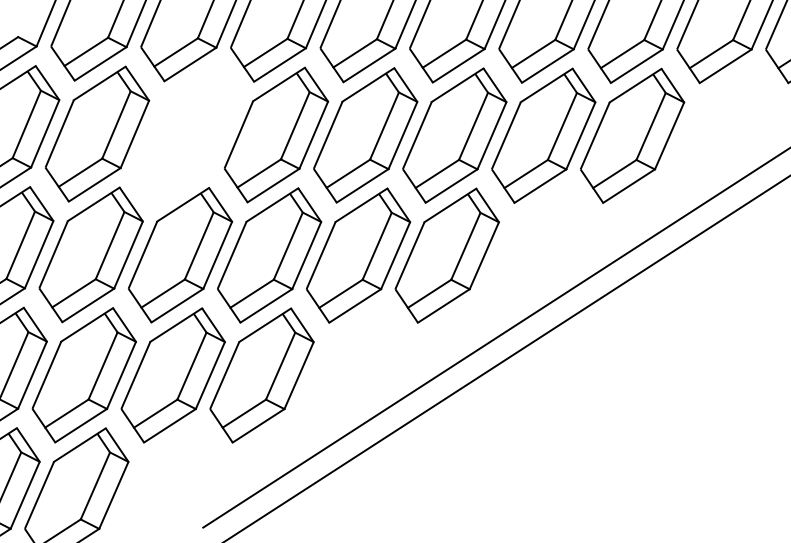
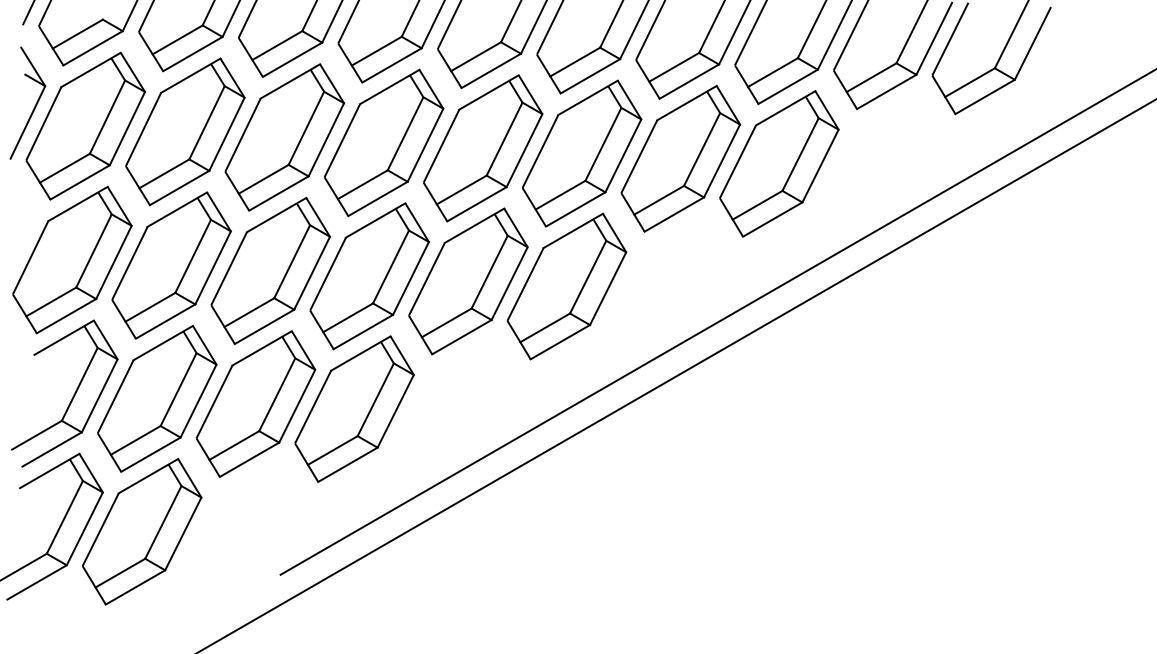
part: (186, 134) -> (284, 137), added

